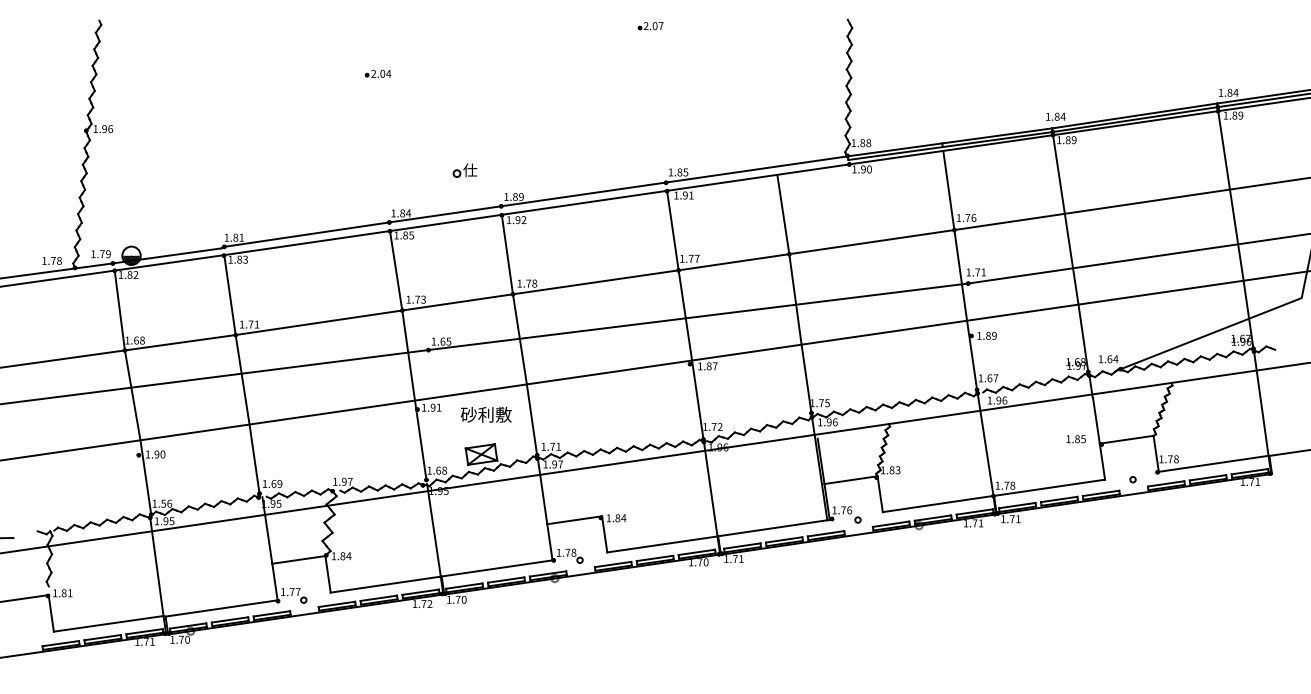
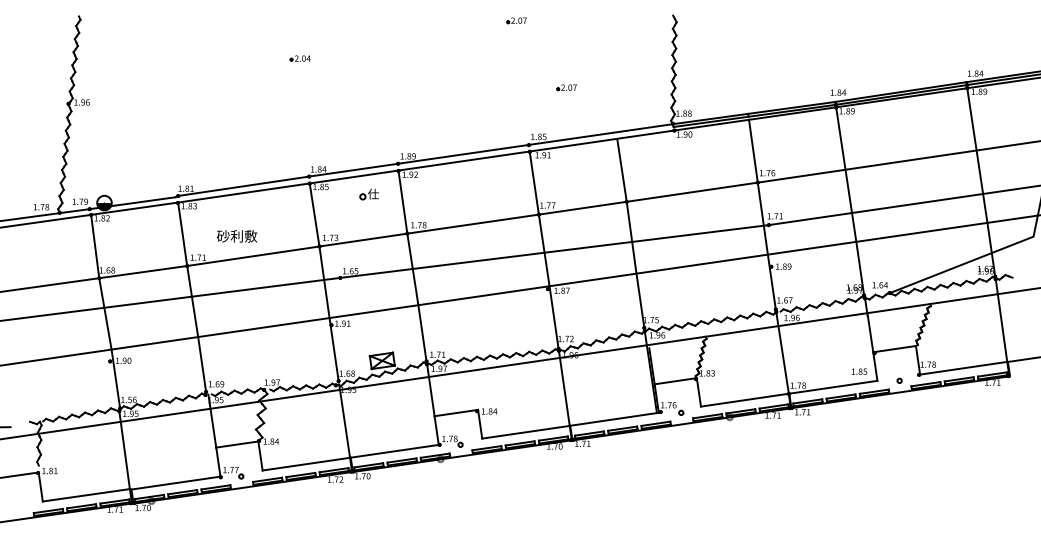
part: (713, 110) -> (566, 87), added
part: (464, 170) -> (368, 194), moved
text: (486, 415) -> (237, 236), moved
text: (1076, 438) -> (859, 371), moved

